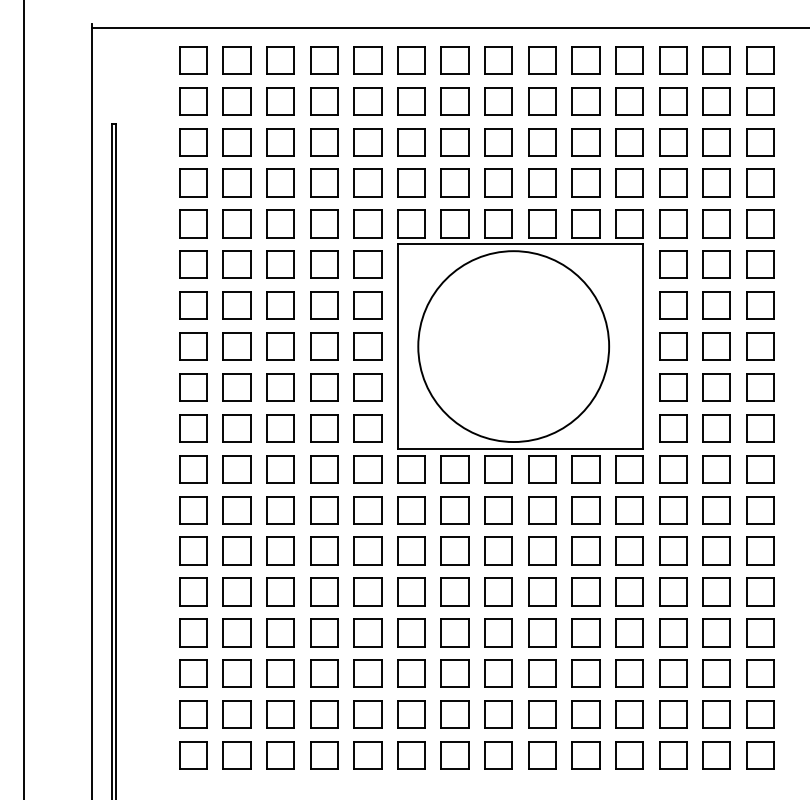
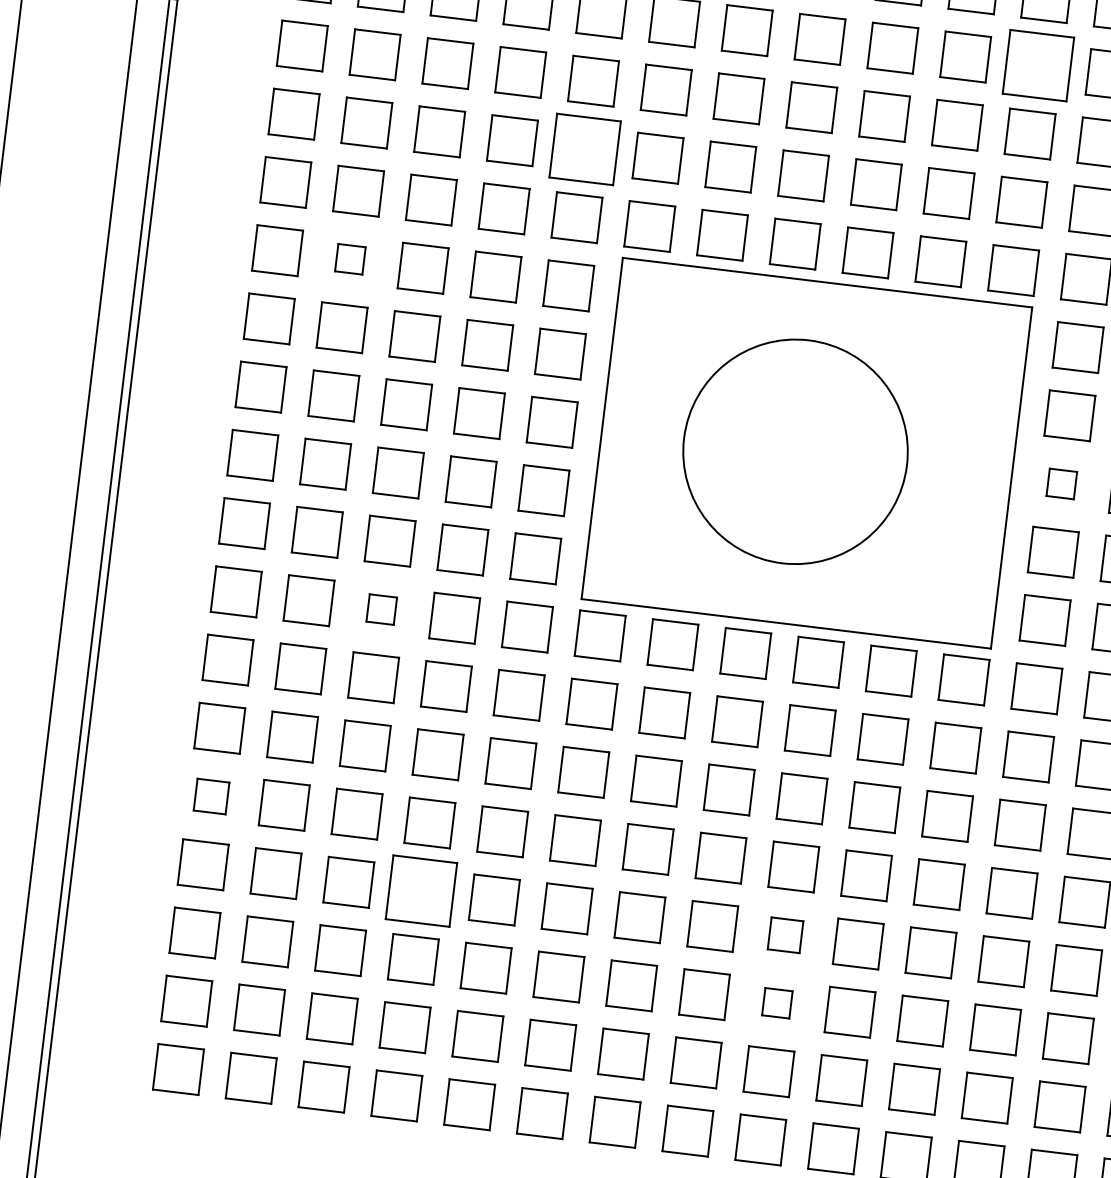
part: (629, 101) -> (1038, 66), size x1.4
part: (367, 182) -> (584, 148), size x1.4
part: (236, 264) -> (349, 258), size x0.6
circle: (513, 346) -> (795, 451), size x0.7
part: (673, 346) -> (1062, 483), size x0.6
part: (280, 469) -> (381, 609), size x0.6
part: (193, 591) -> (211, 795), size x0.7
part: (324, 632) -> (422, 890), size x1.4
part: (542, 632) -> (785, 934), size x0.7
part: (542, 673) -> (777, 1003), size x0.6

